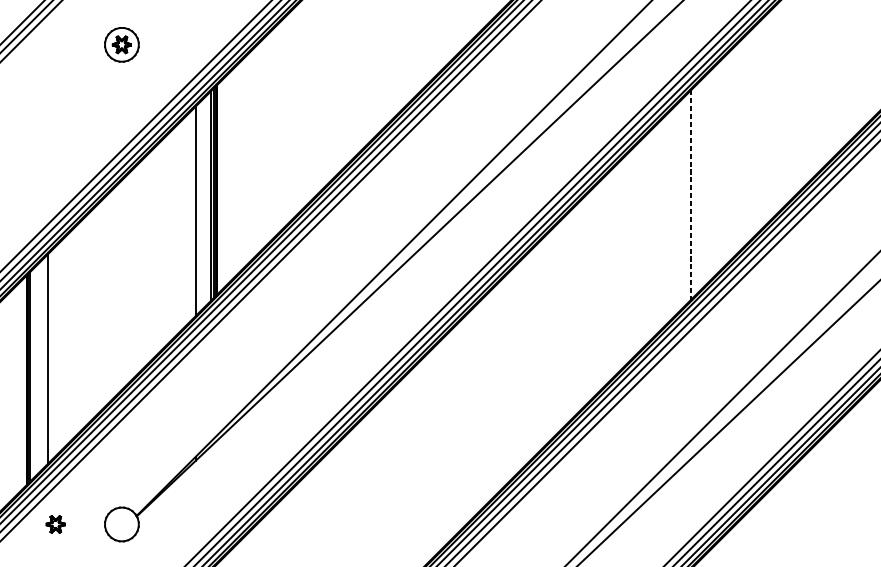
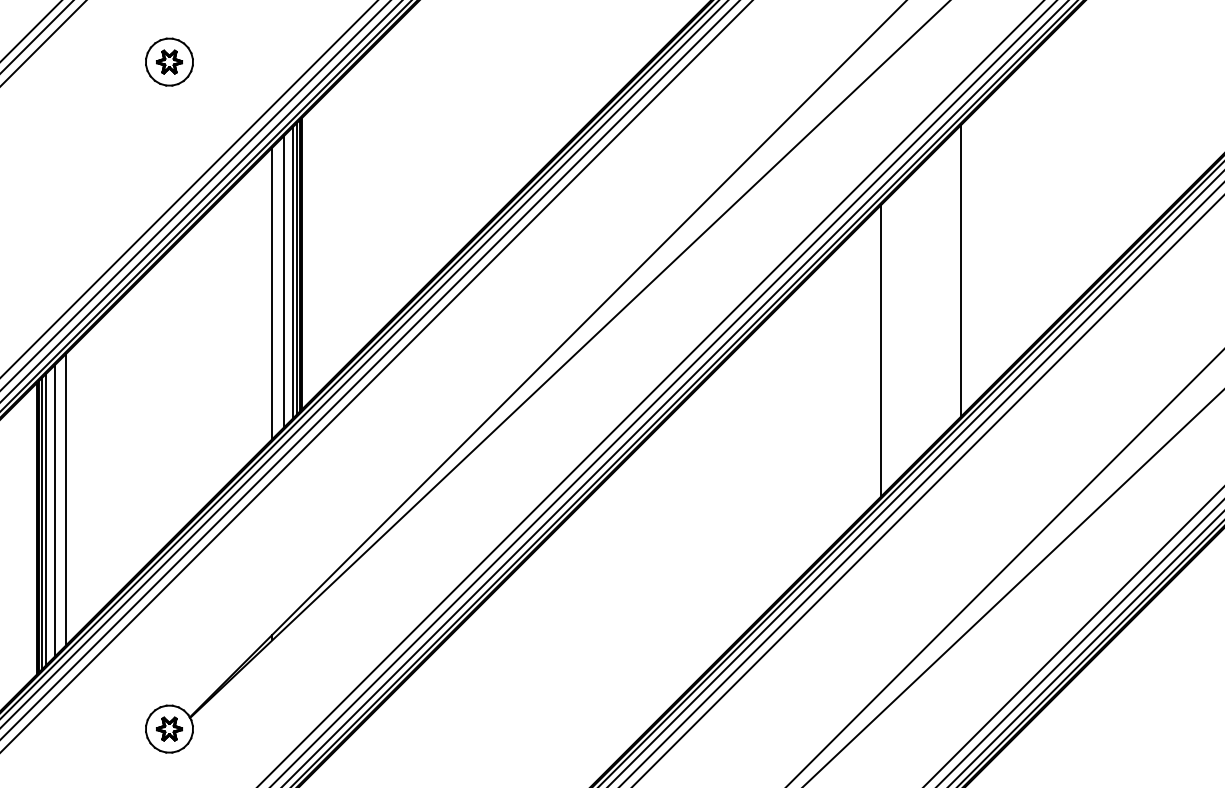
line: (690, 195) -> (960, 271), dashed -> solid
line: (203, 202) -> (283, 281), added
line: (633, 252) -> (881, 350), added
line: (39, 367) -> (55, 510), added
line: (32, 373) -> (45, 519), added
part: (55, 524) -> (169, 728), moved

